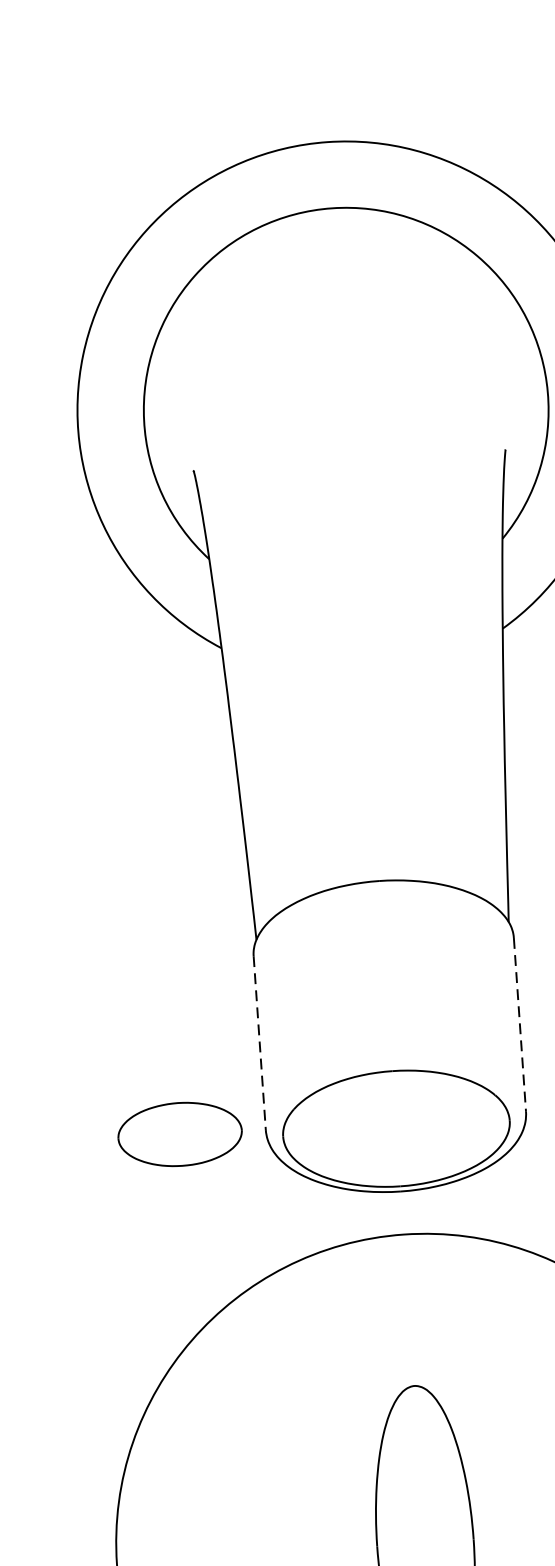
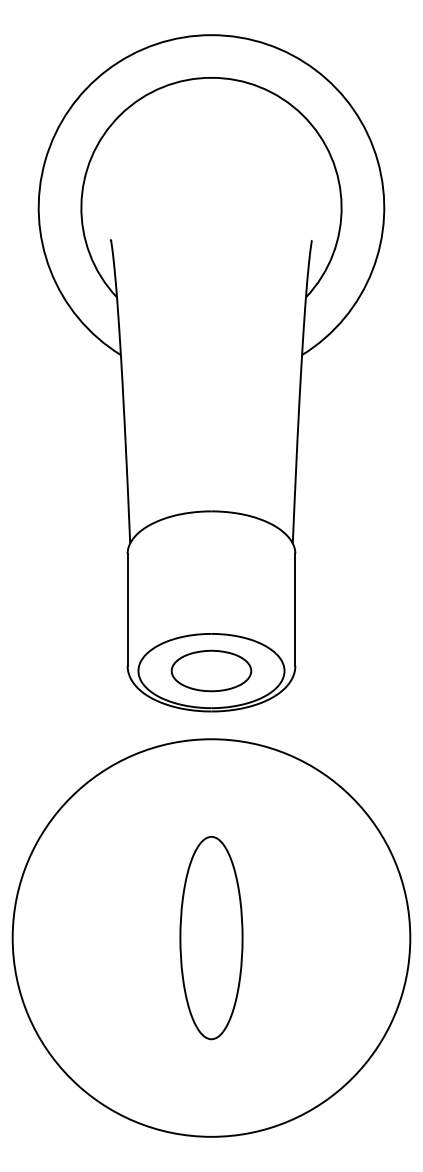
line: (520, 1025) -> (295, 610), dashed -> solid
line: (259, 1043) -> (127, 610), dashed -> solid
part: (180, 1133) -> (211, 670), moved

